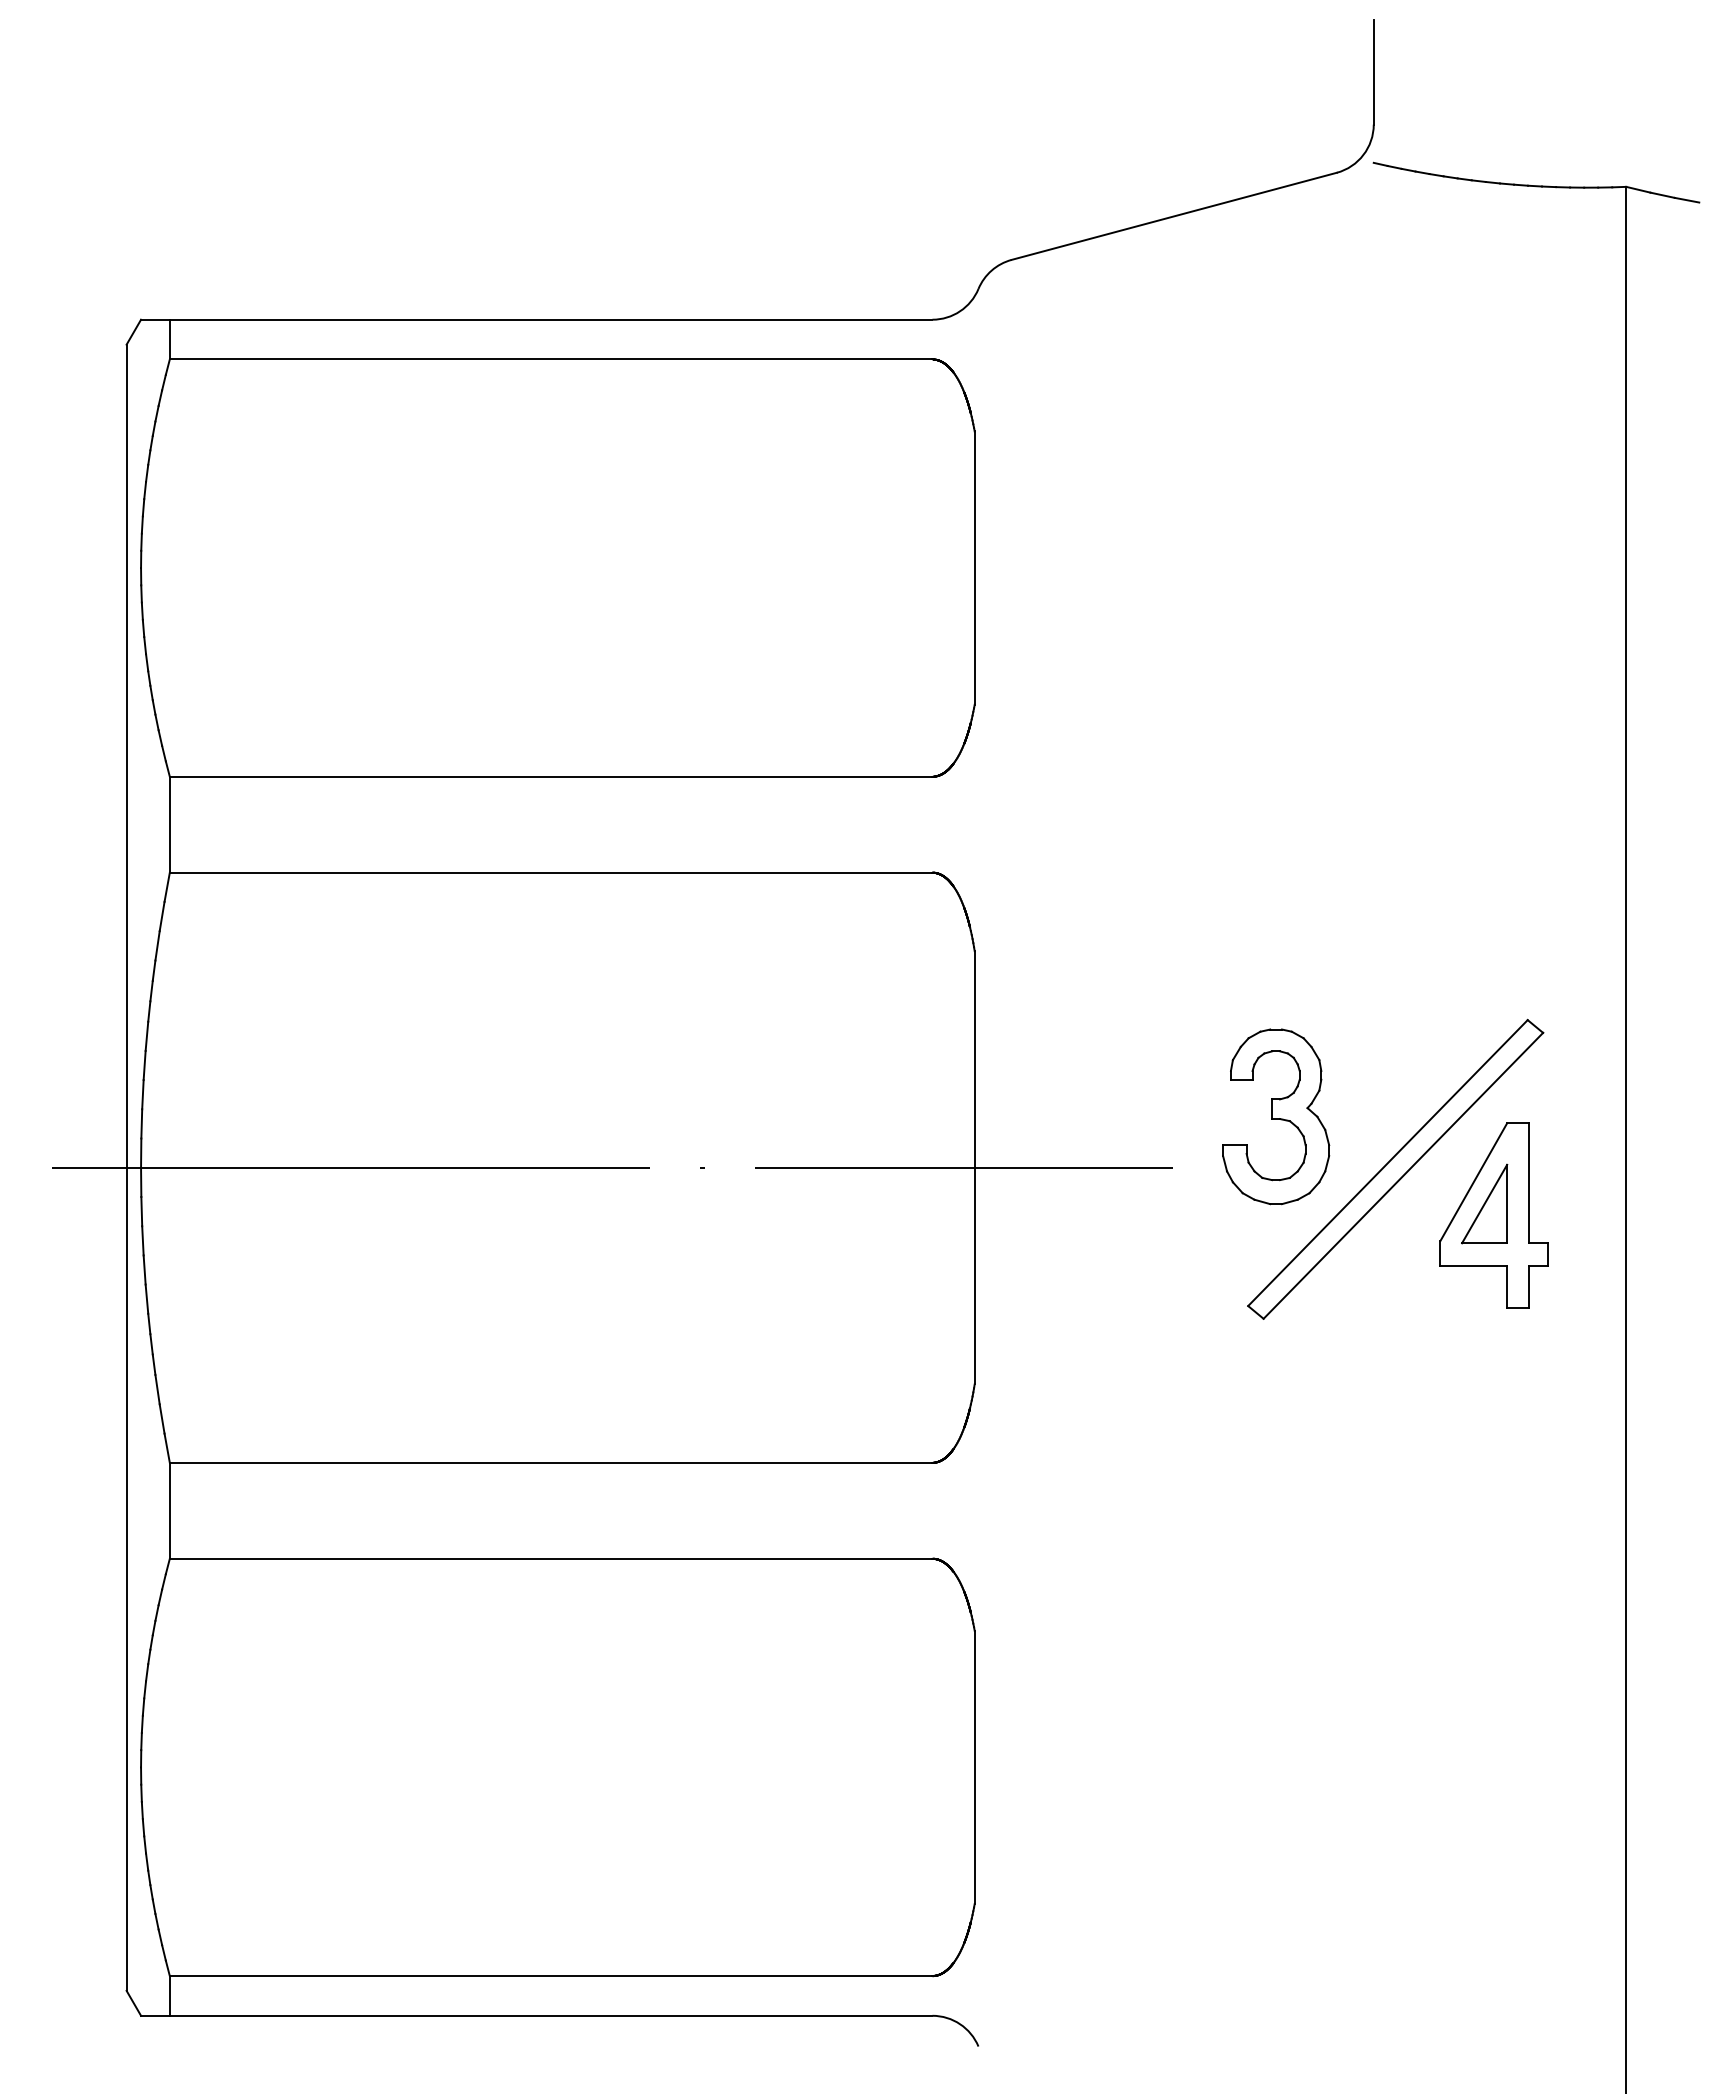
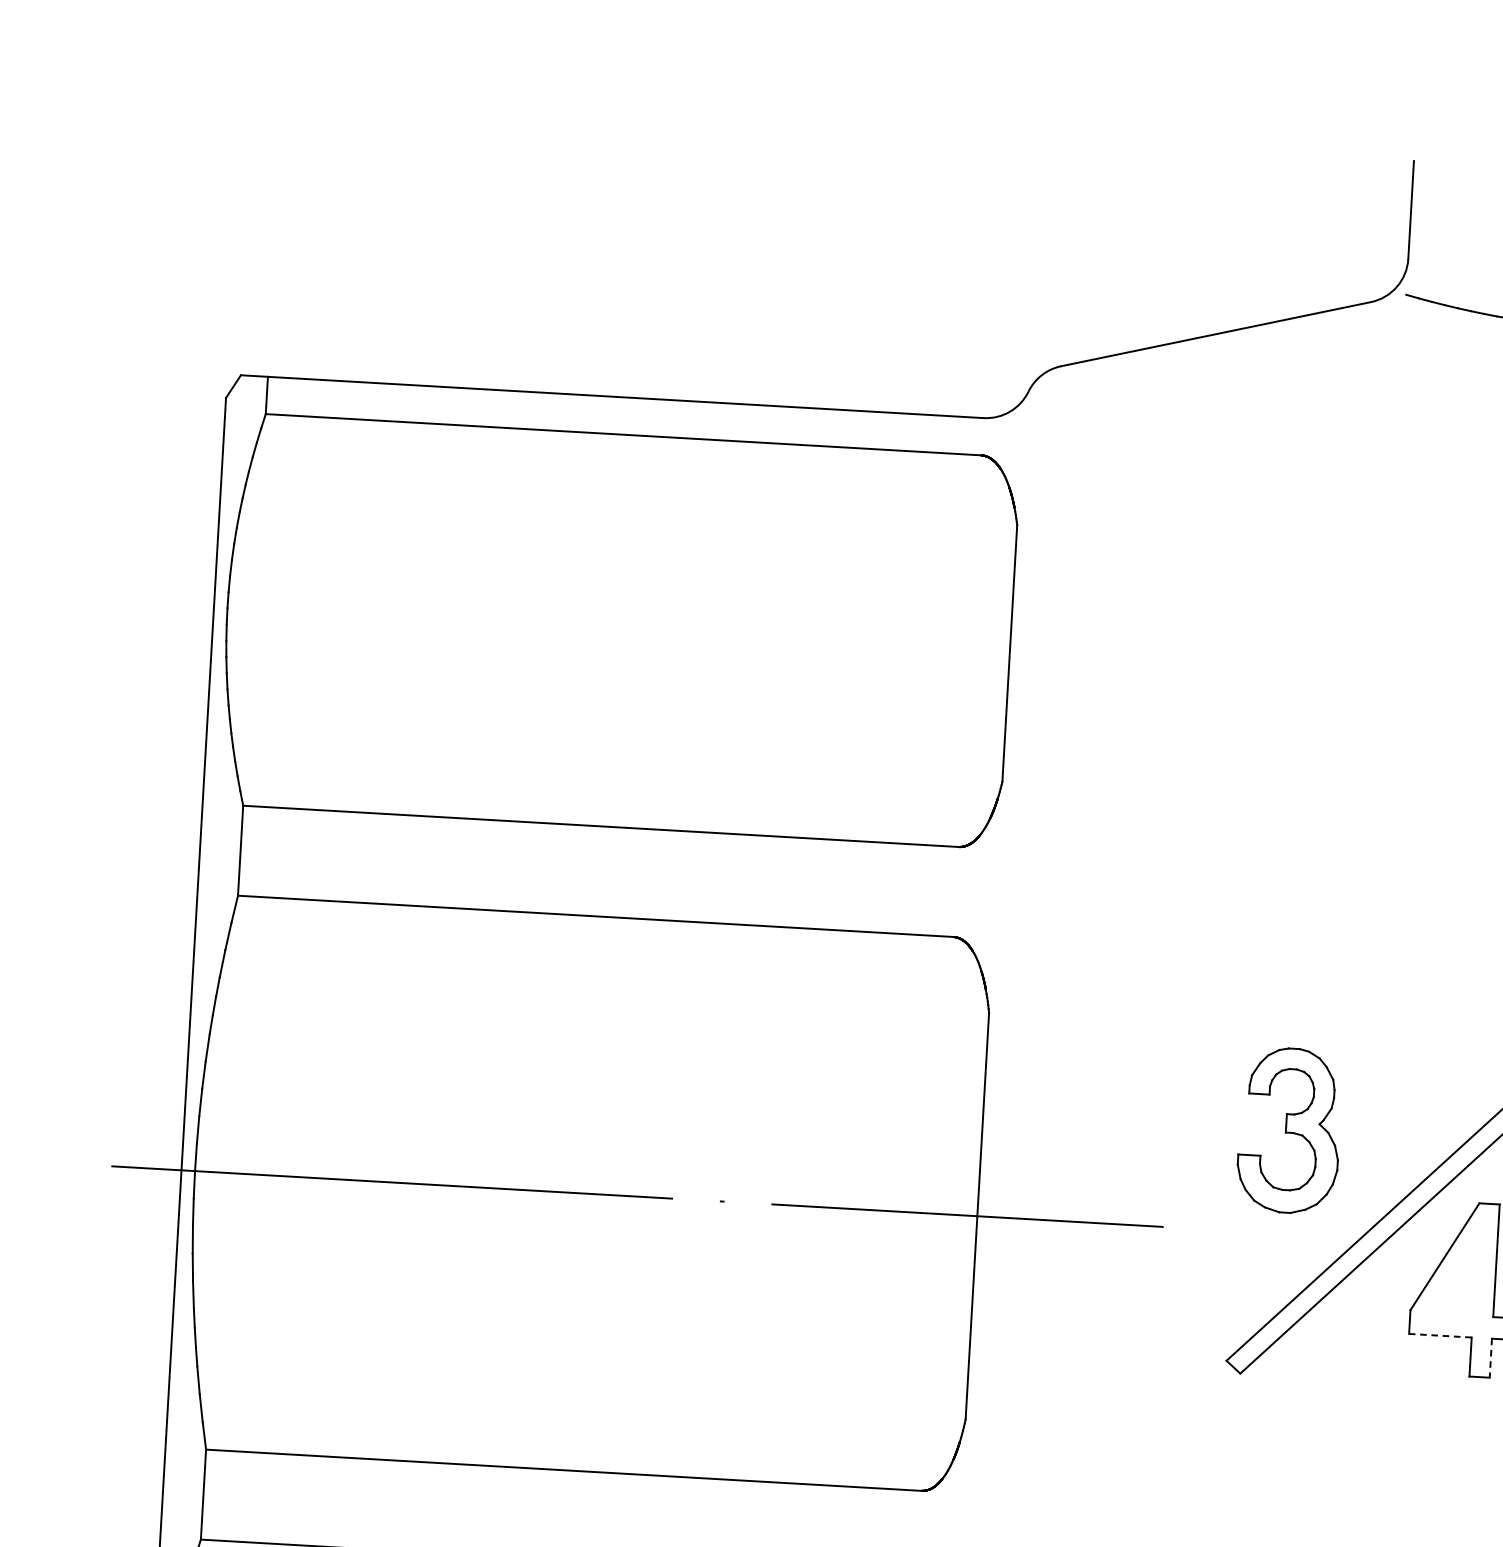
part: (1276, 1116) -> (1290, 1130), moved
part: (1484, 1203) -> (1453, 1277), removed
line: (1473, 1266) -> (1440, 1335), solid -> dashed
line: (1528, 1287) -> (1490, 1358), solid -> dashed

